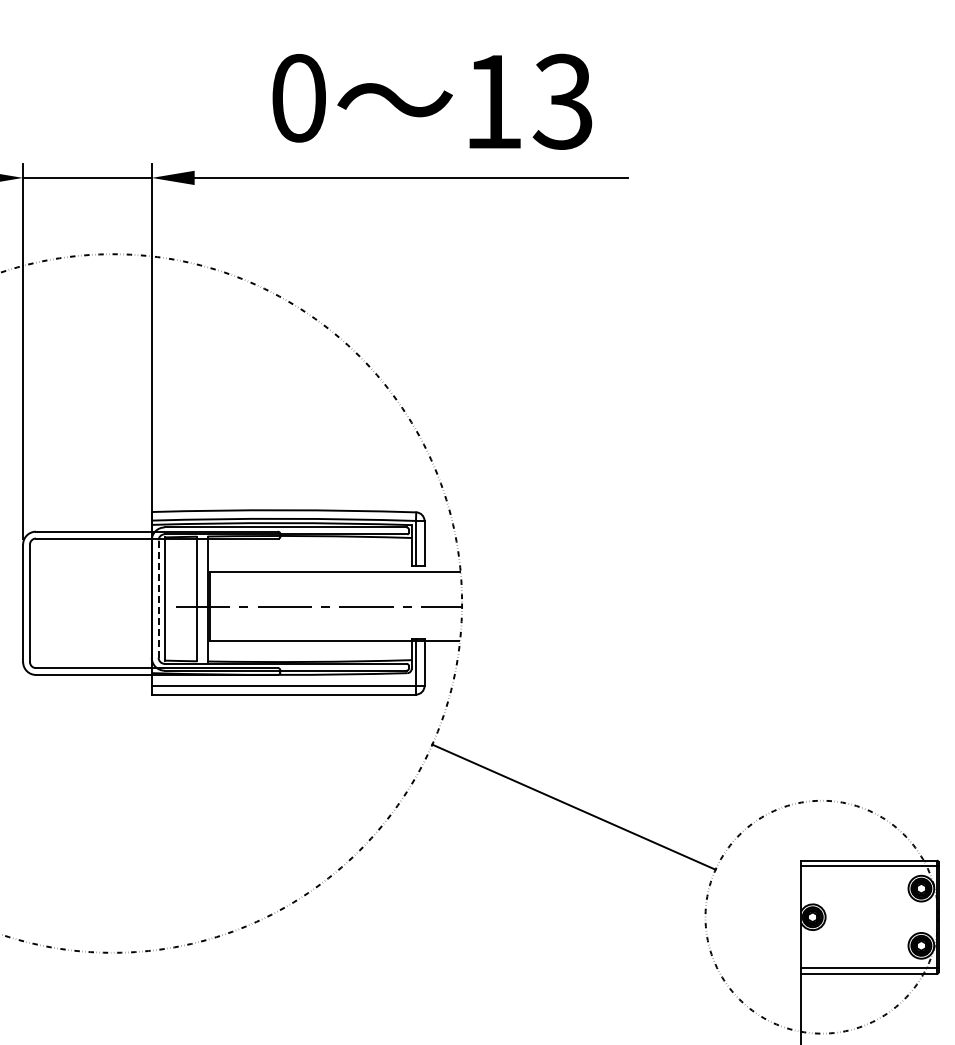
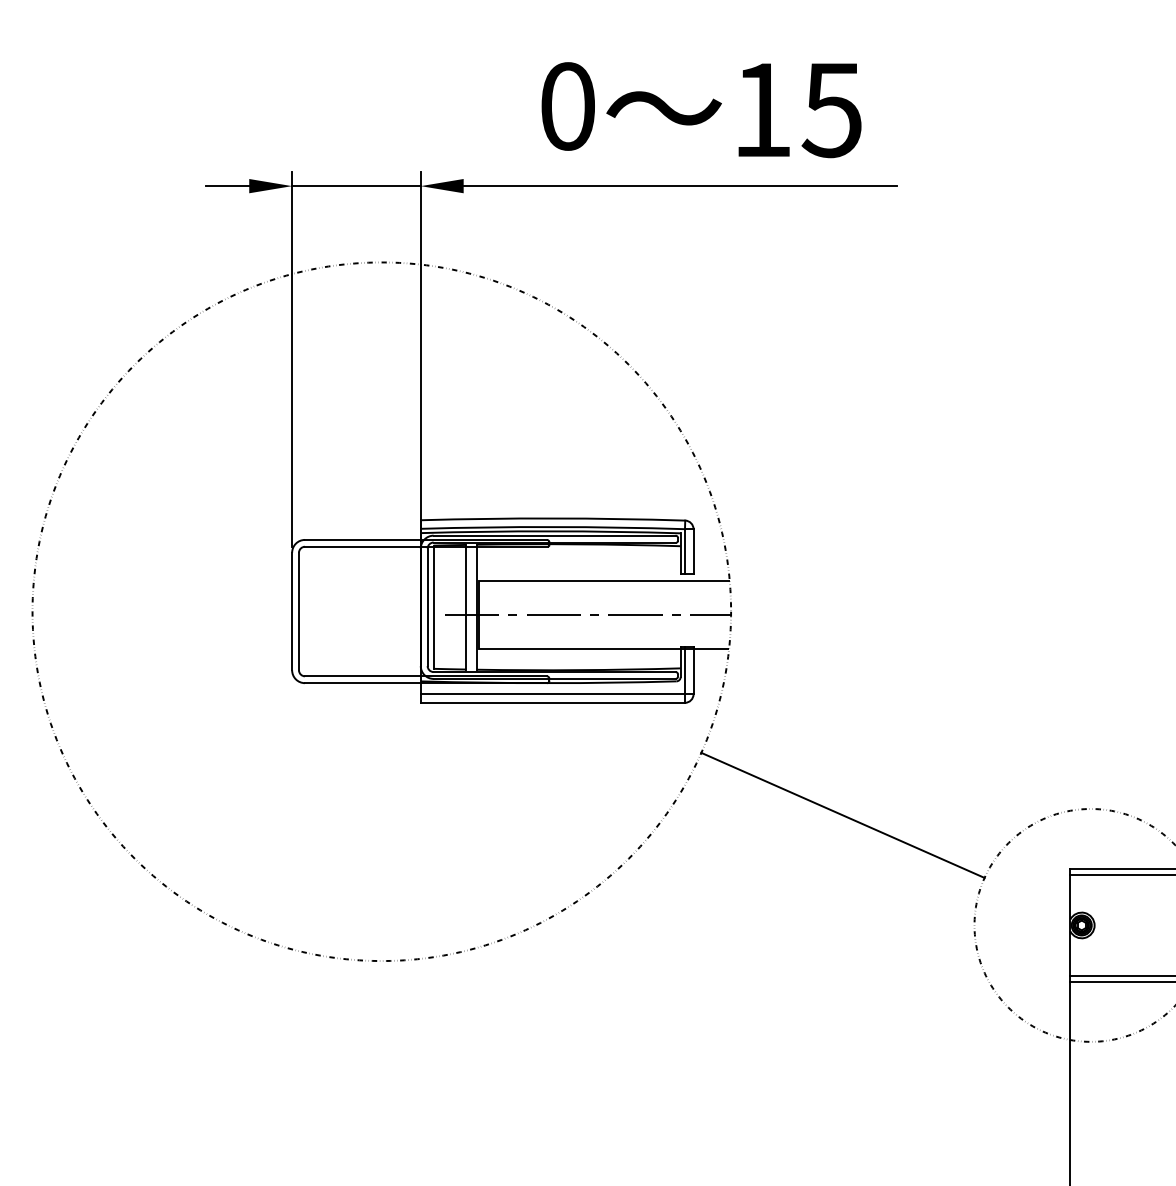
text: (562, 101) -> (831, 109), 13 -> 15
line: (158, 599) -> (427, 607), dashed -> solid

